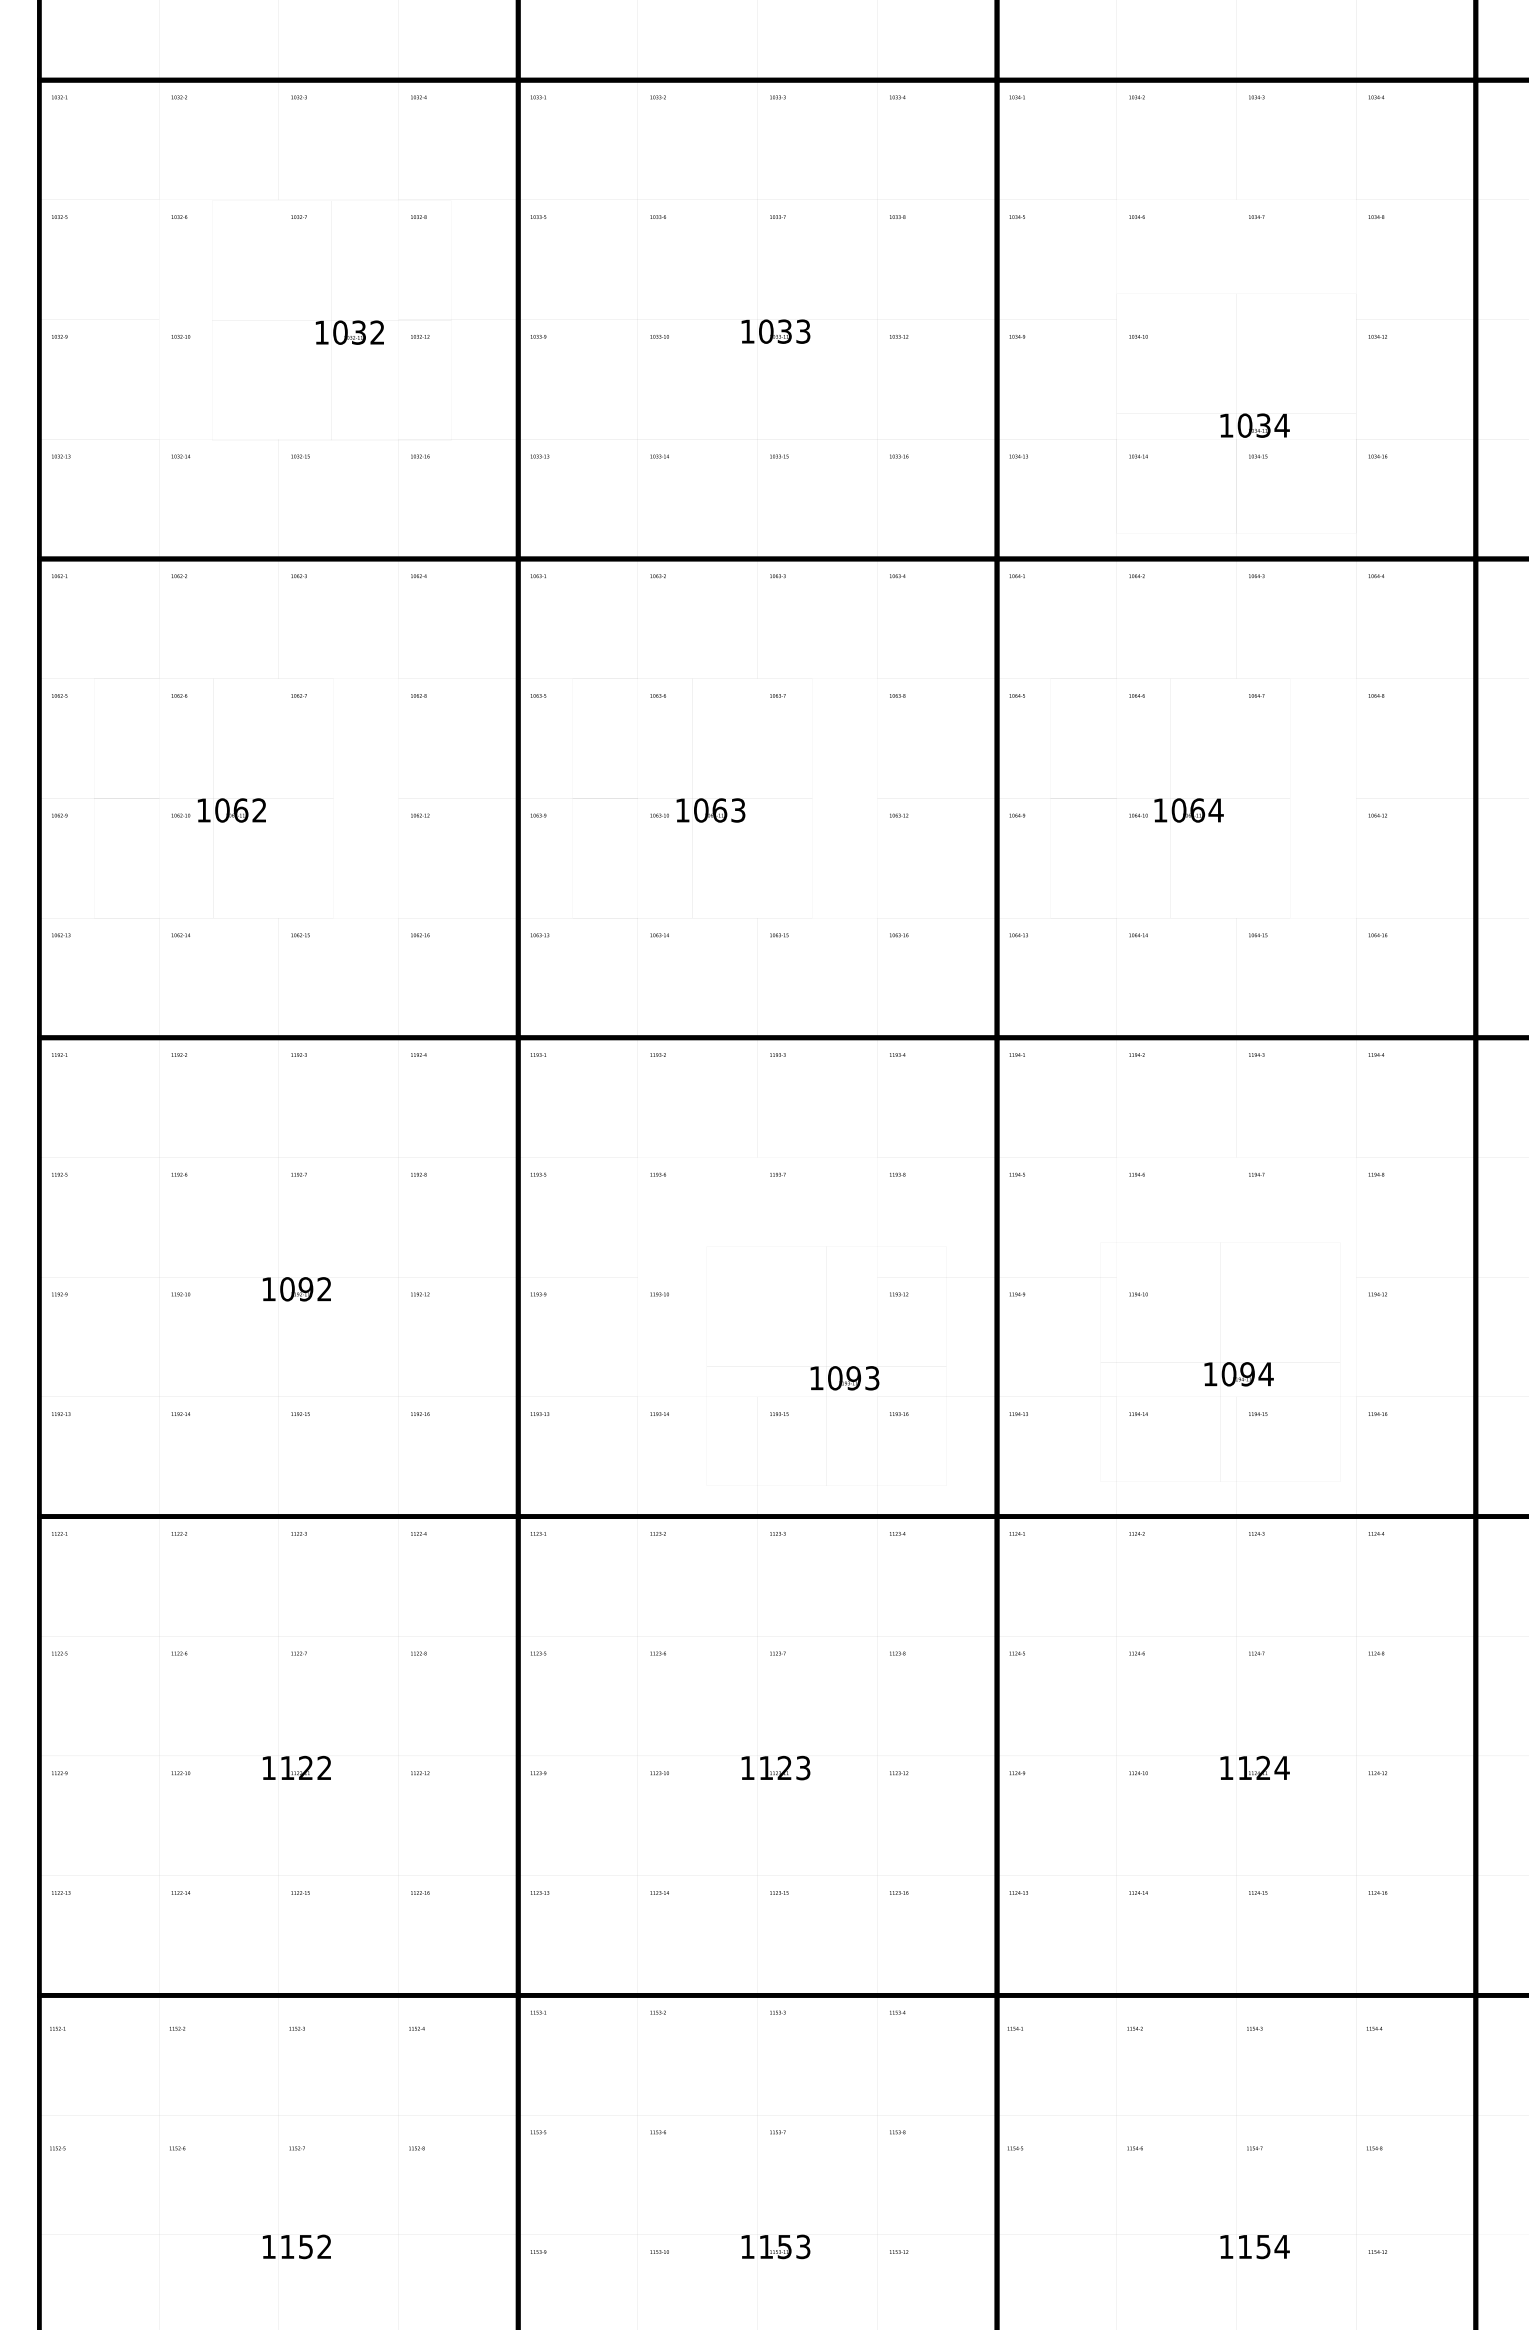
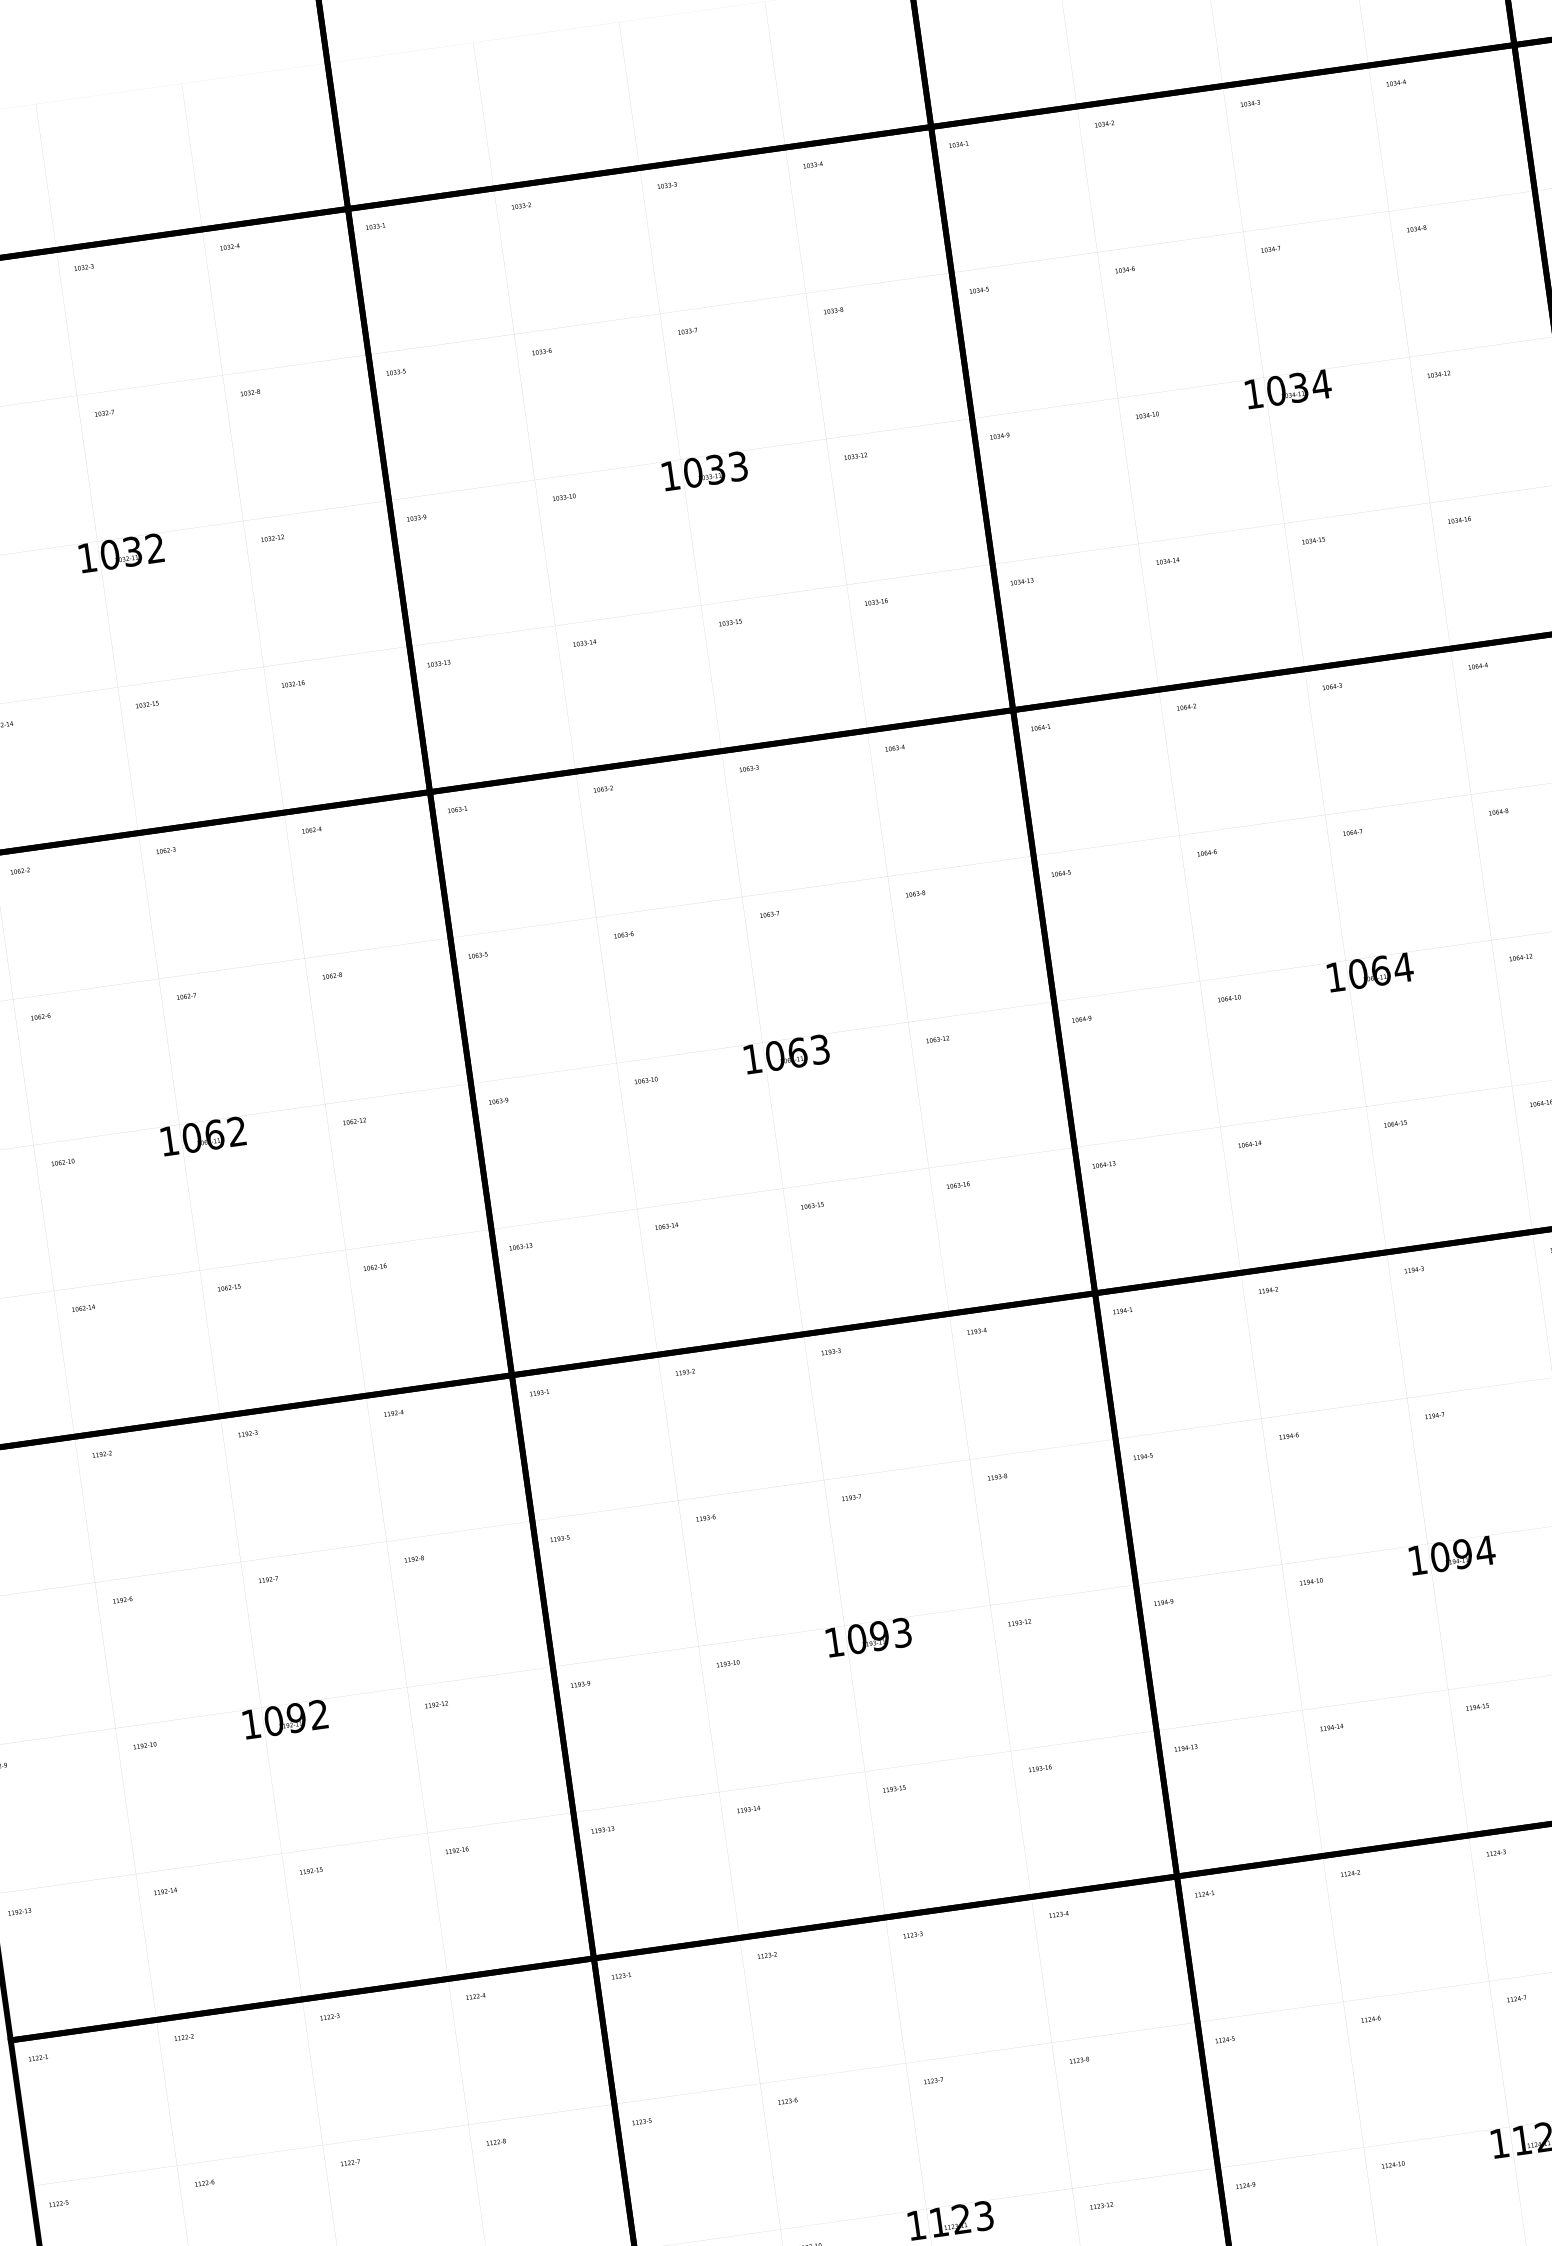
text: (349, 332) -> (121, 553), moved
text: (1254, 425) -> (1287, 389), moved
text: (231, 810) -> (202, 1136), moved
text: (710, 810) -> (786, 1054), moved
text: (1188, 810) -> (1369, 972), moved
text: (1238, 1374) -> (1451, 1555), moved
text: (844, 1378) -> (868, 1637), moved

